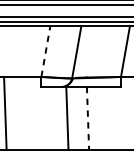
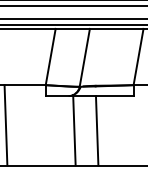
line: (45, 51) -> (50, 57), dashed -> solid
line: (88, 118) -> (97, 130), dashed -> solid

